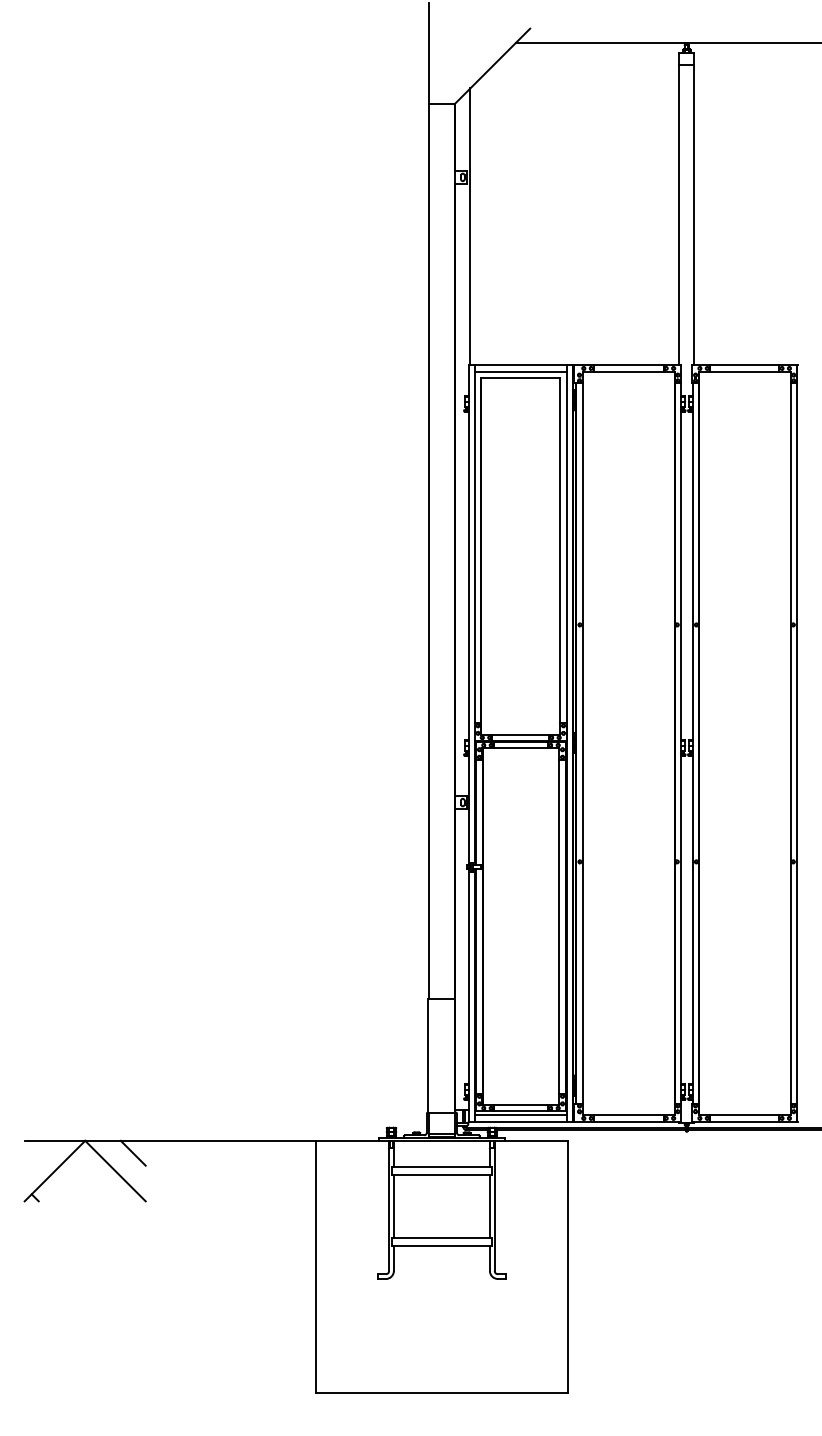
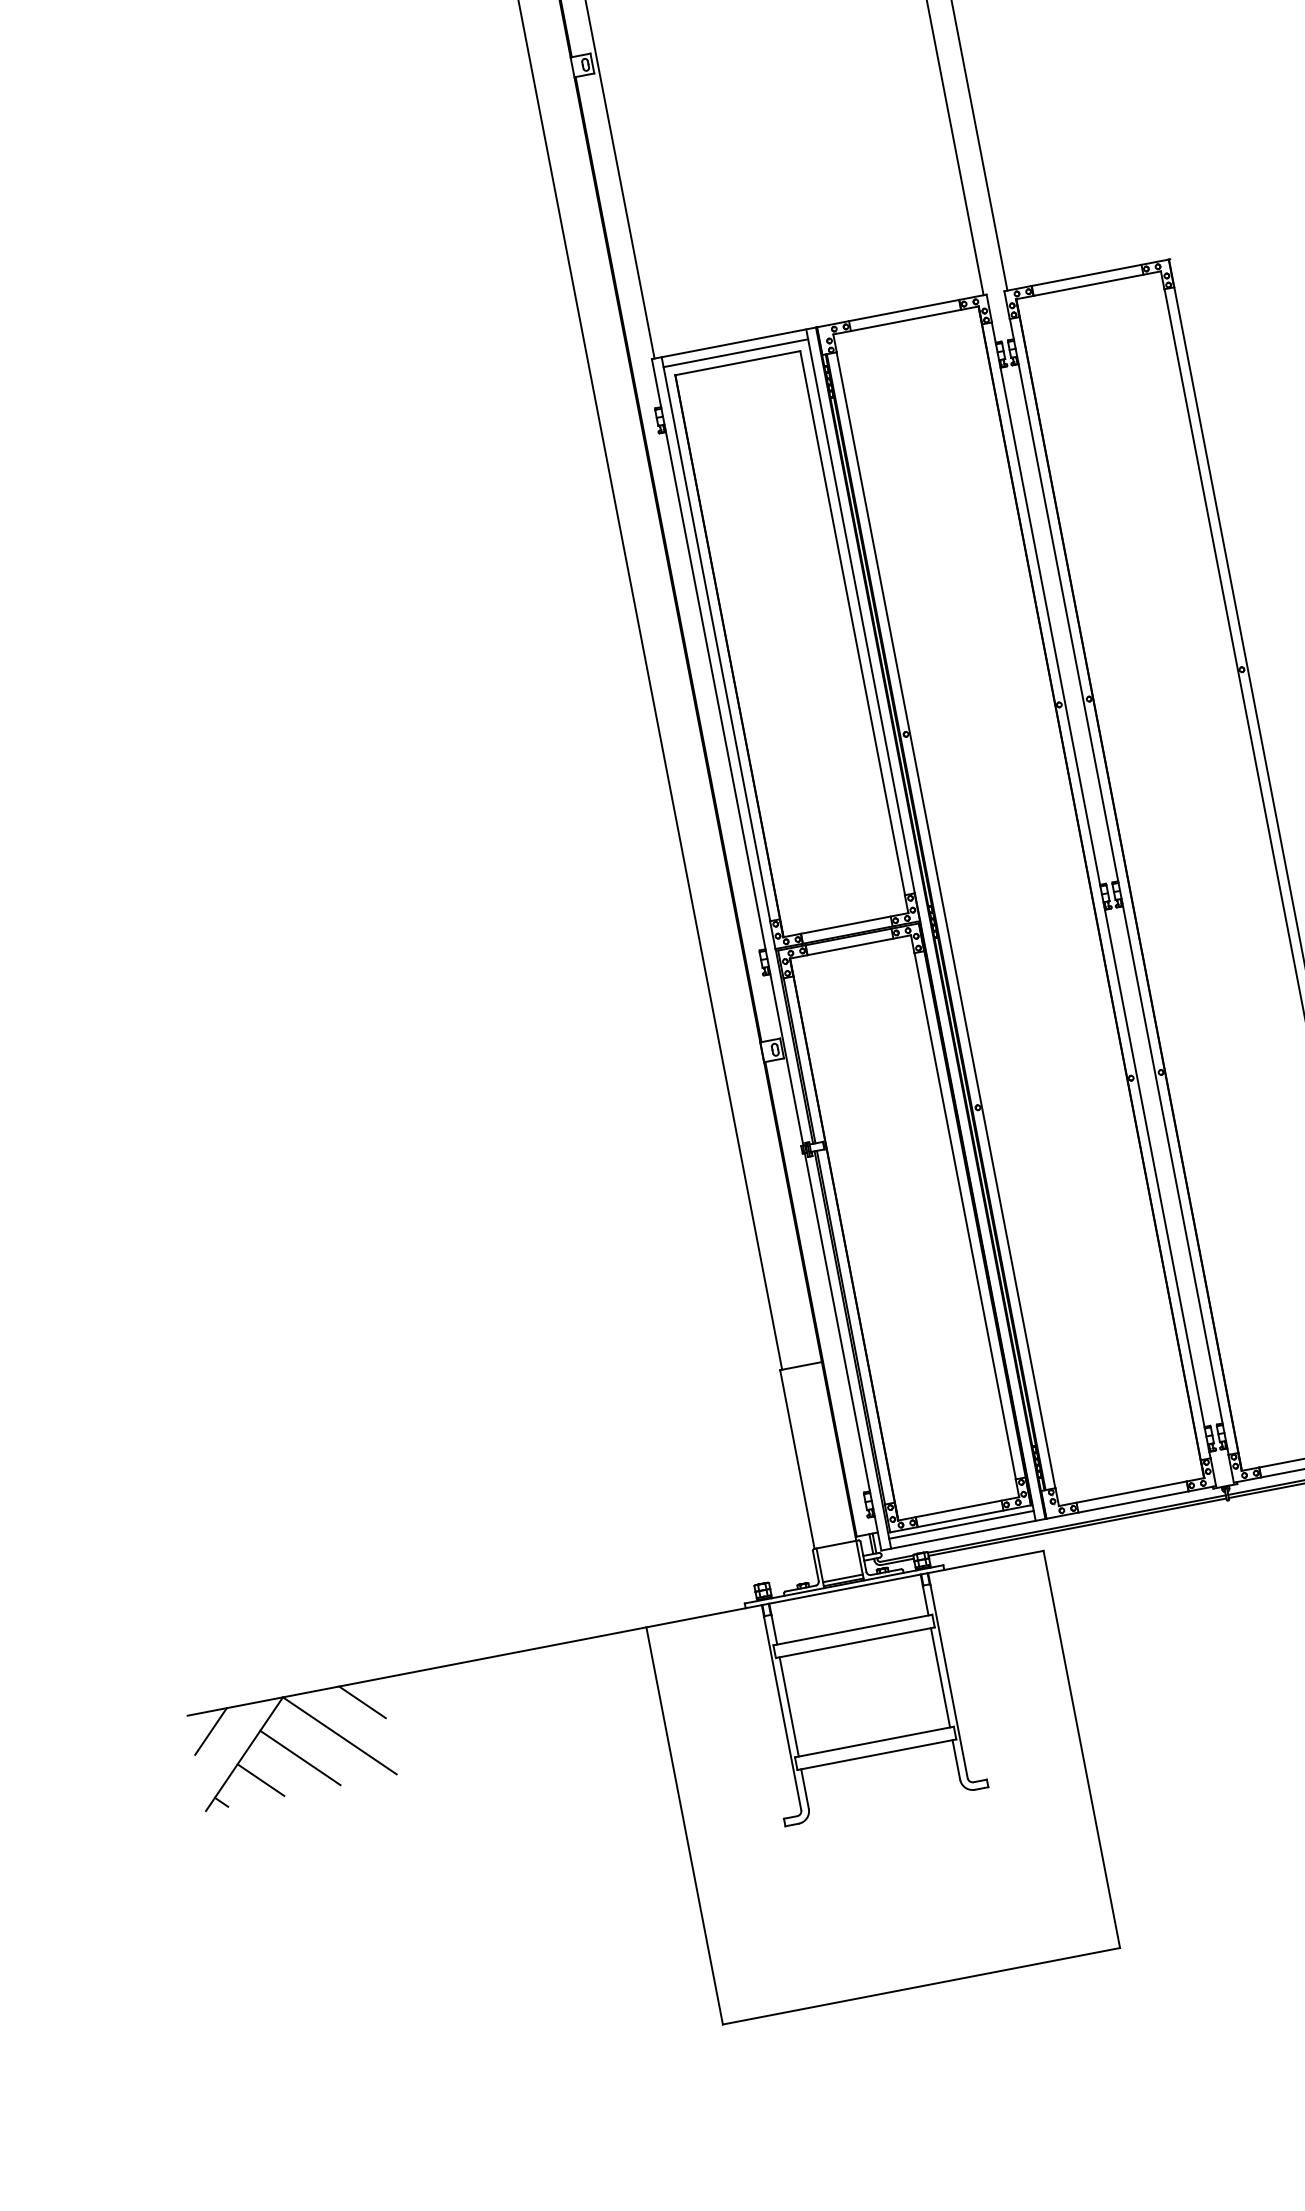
line: (36, 1152) -> (209, 1730), added
line: (88, 1179) -> (299, 1757), added
line: (61, 1188) -> (260, 1779), added

